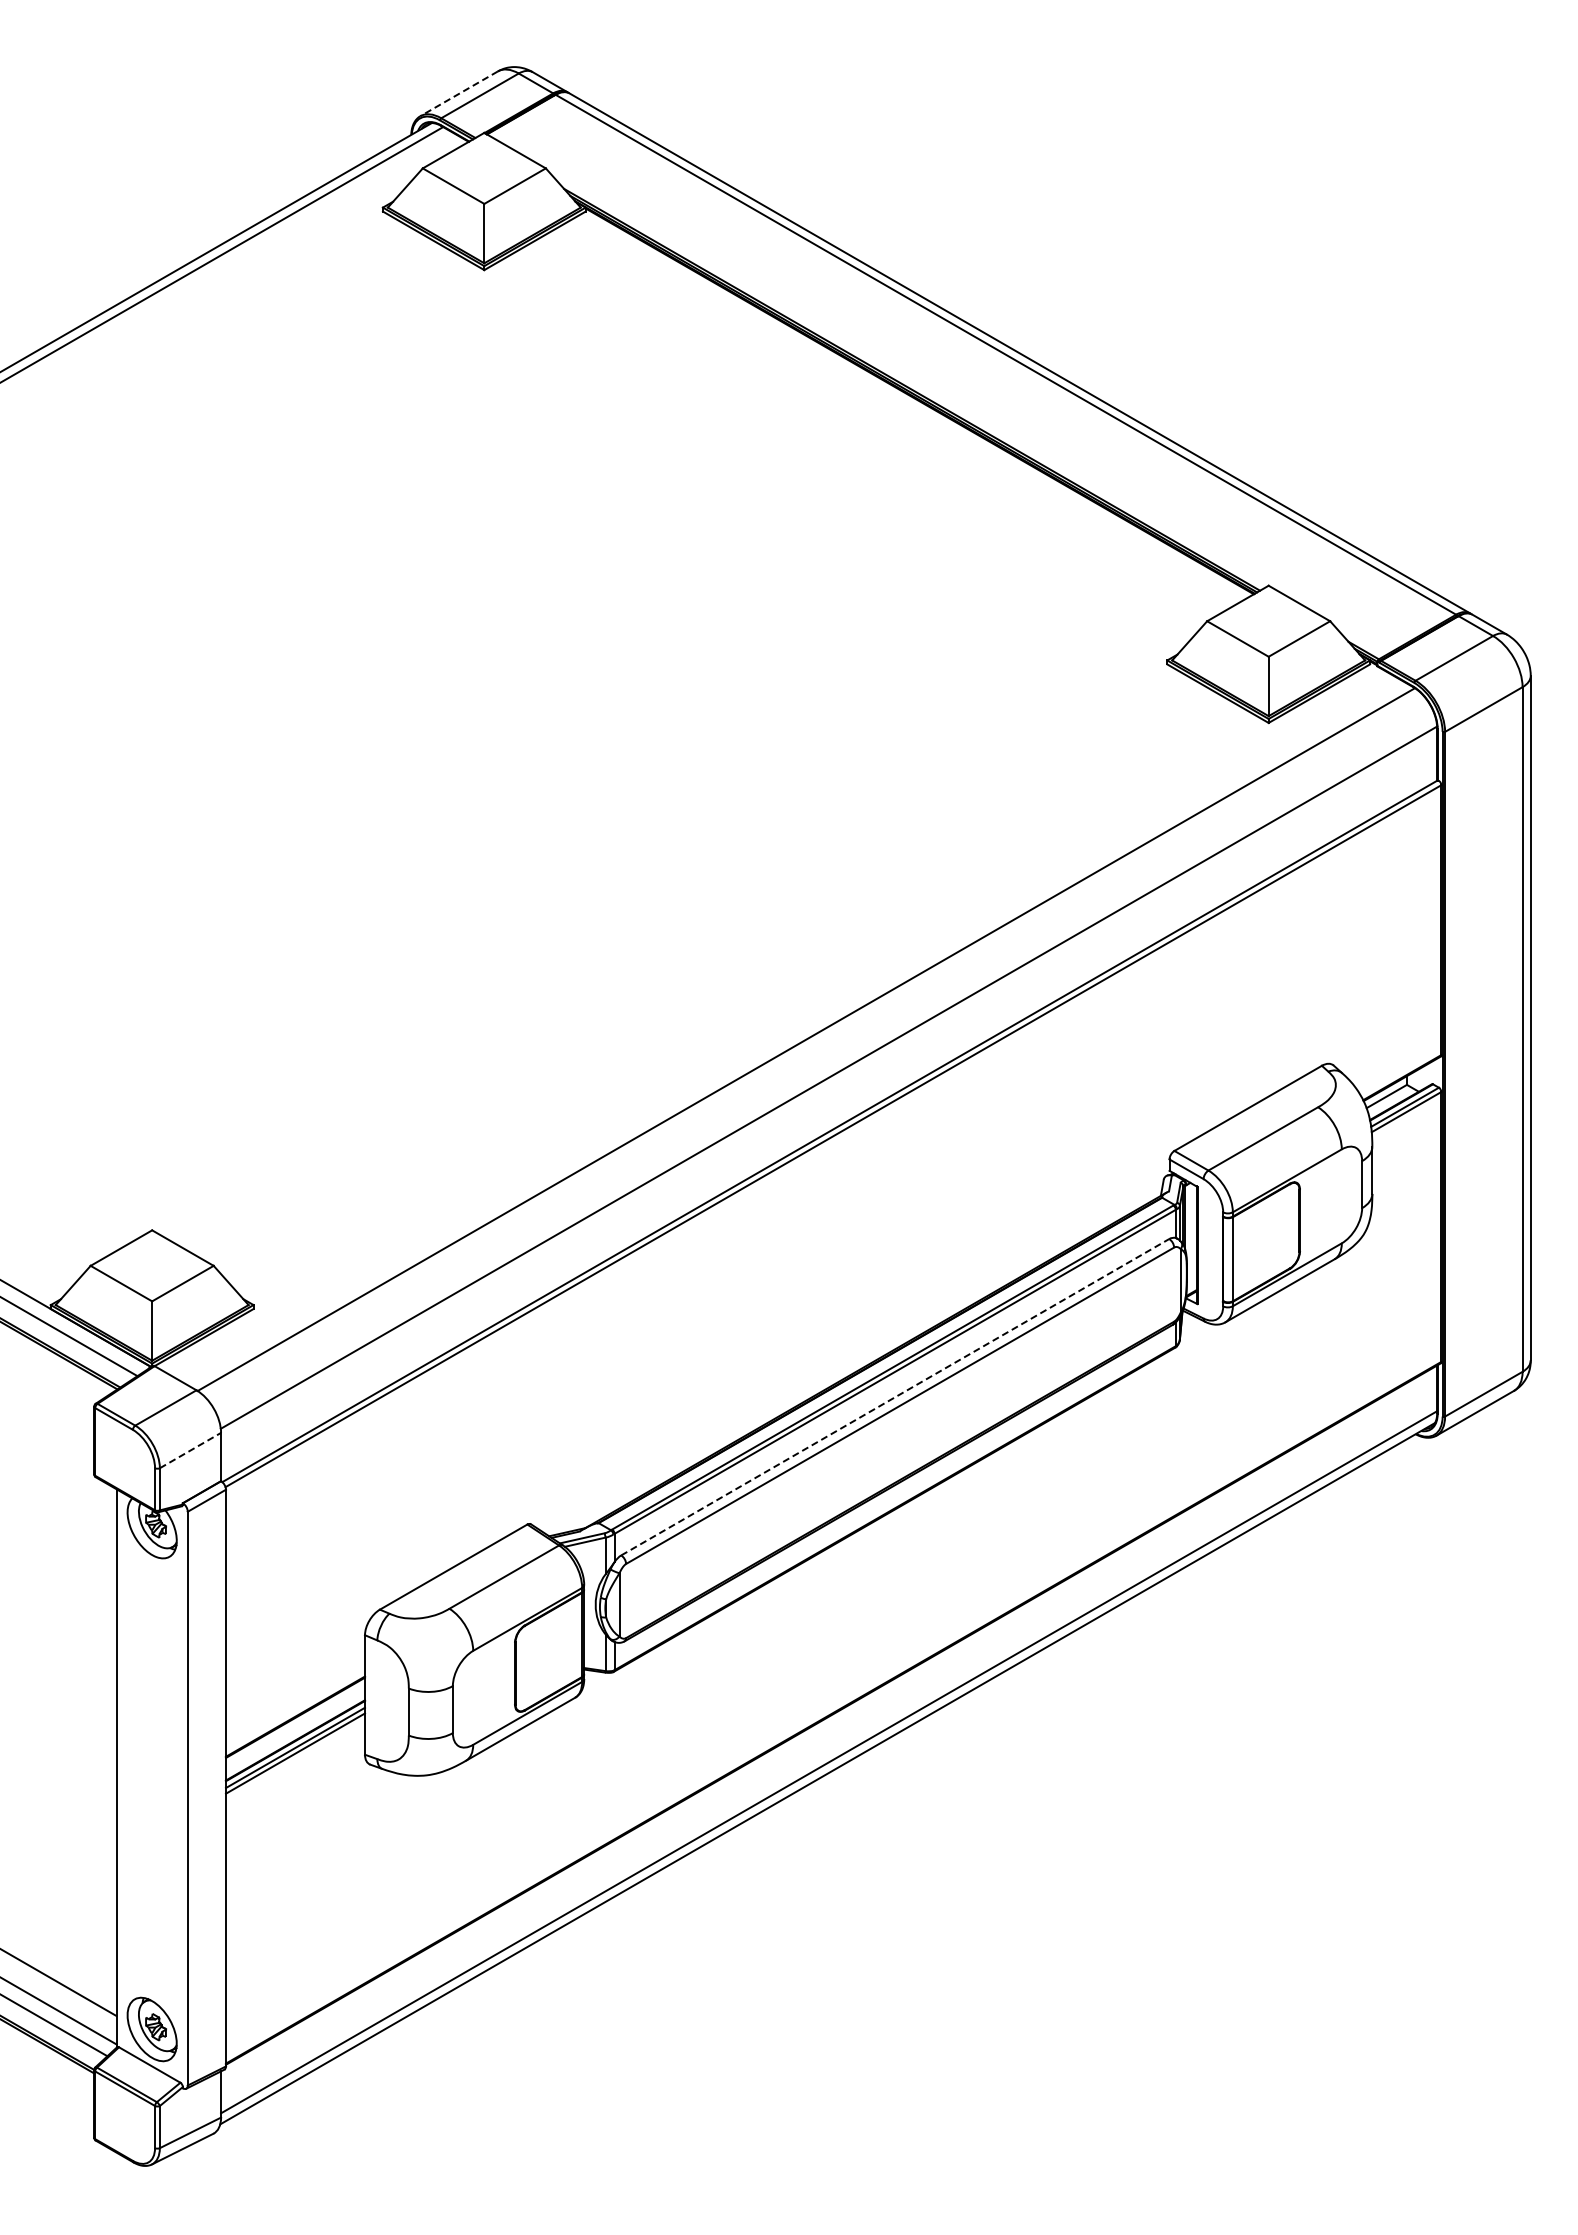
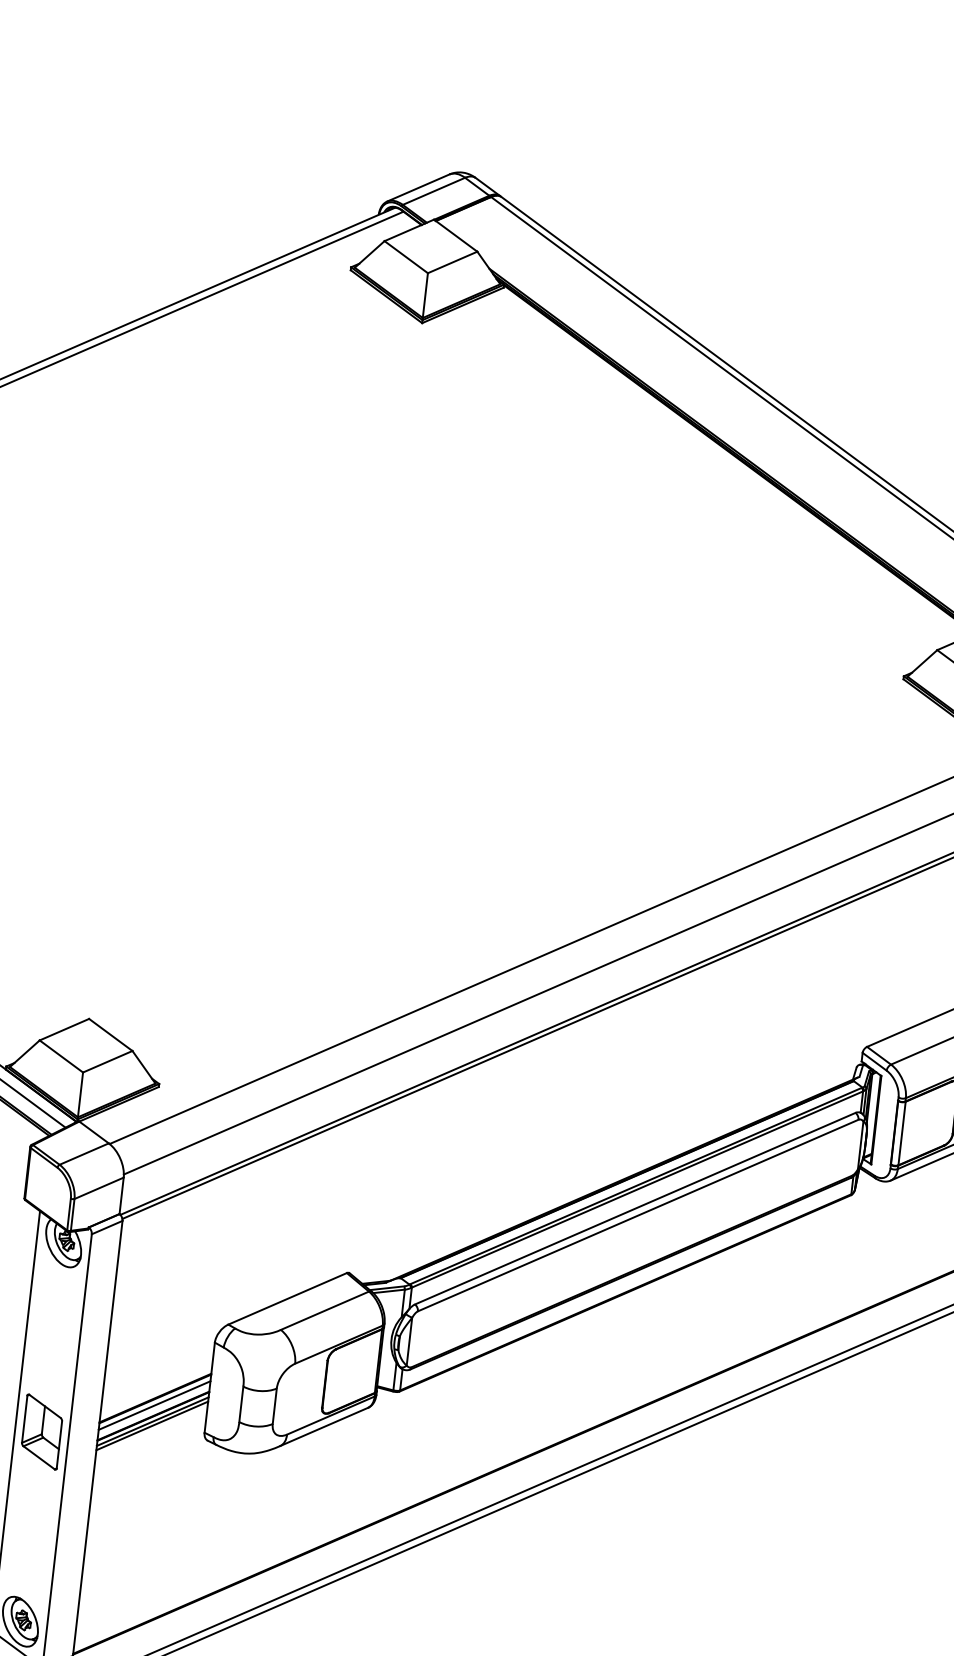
line: (459, 93) -> (418, 187), dashed -> solid
line: (895, 1397) -> (635, 1208), dashed -> solid
line: (190, 1450) -> (99, 1188), dashed -> solid
line: (295, 1726) -> (154, 1405), added
part: (151, 1778) -> (41, 1432), added

